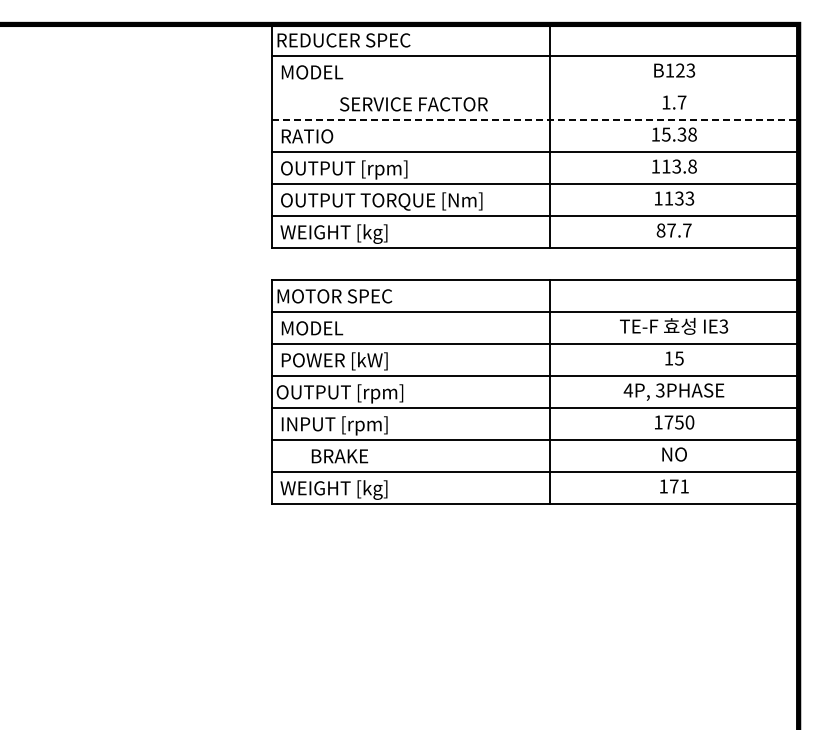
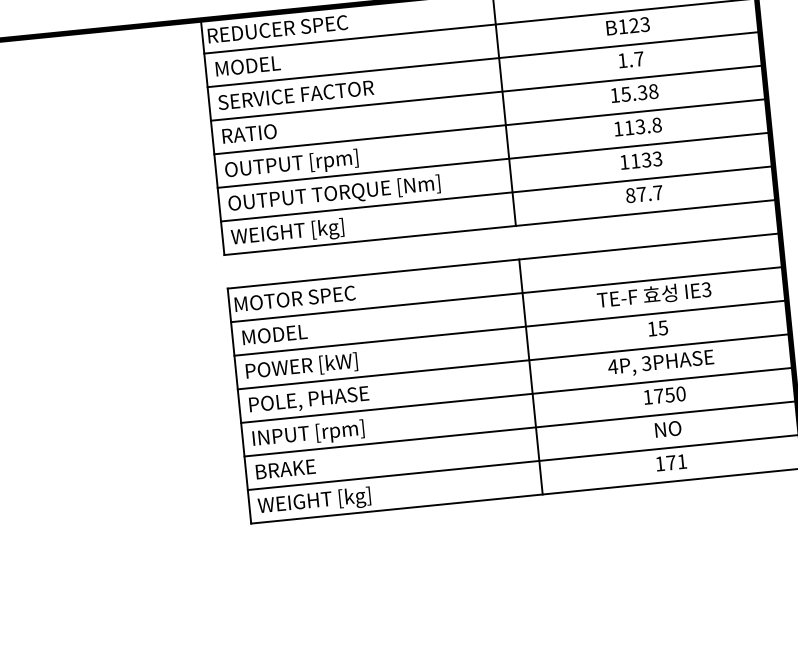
line: (535, 88) -> (483, 59), added
text: (413, 104) -> (295, 95), moved
line: (535, 120) -> (487, 93), dashed -> solid
text: (339, 393) -> (310, 400), OUTPUT [rpm] -> POLE, PHASE
text: (339, 456) -> (285, 469), moved

